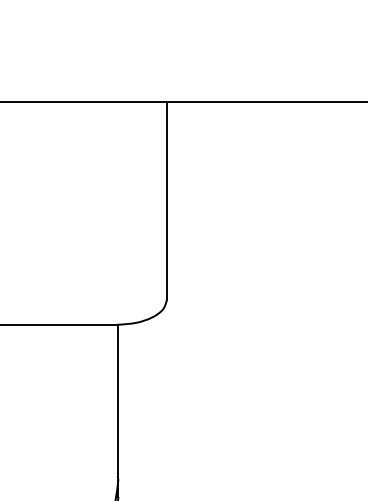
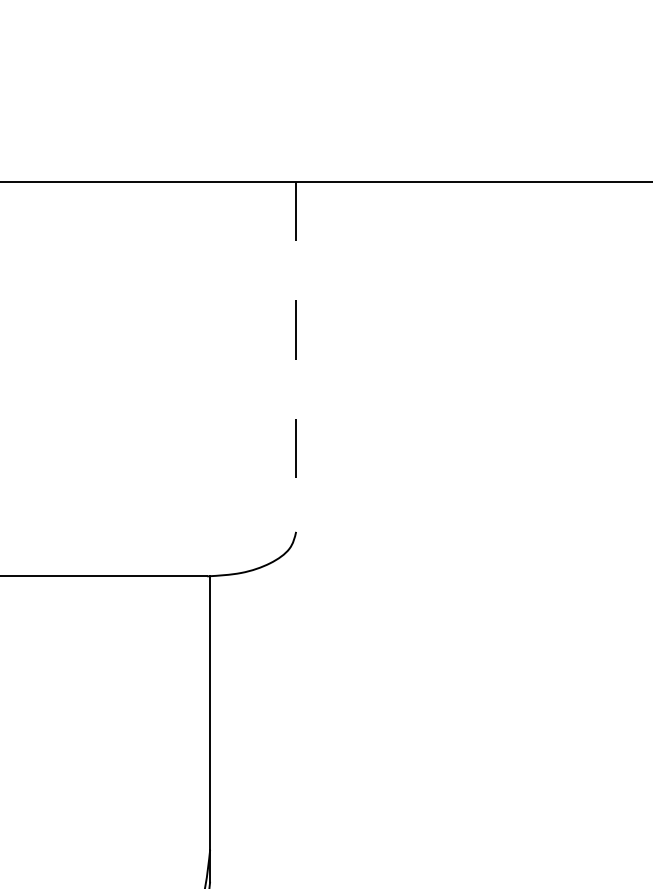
line: (166, 201) -> (295, 357), solid -> dashed

